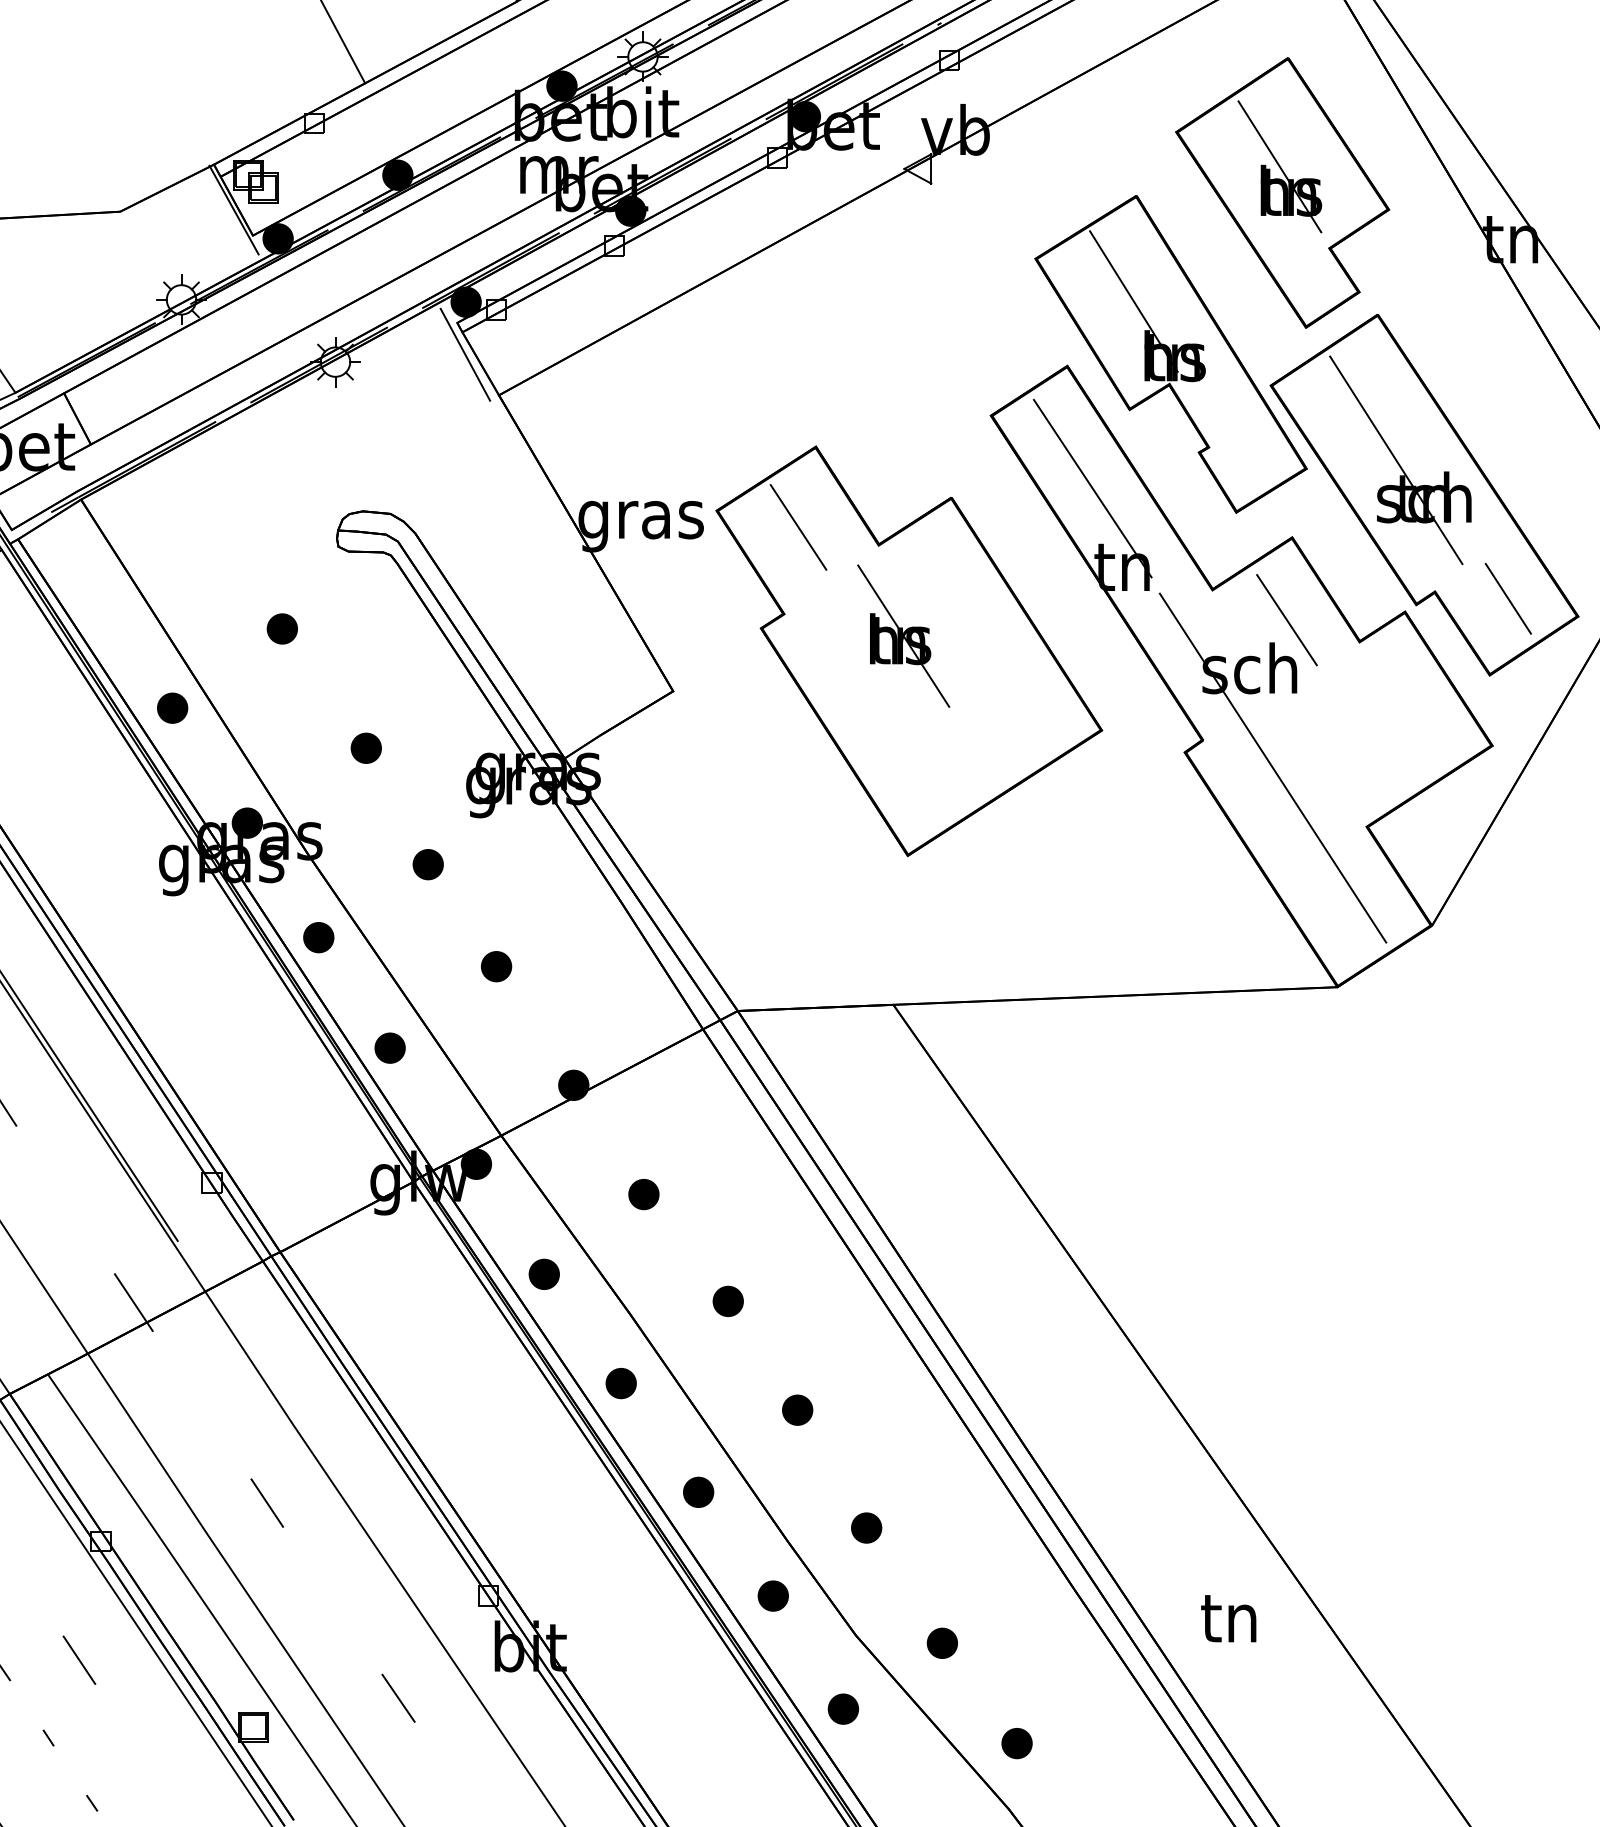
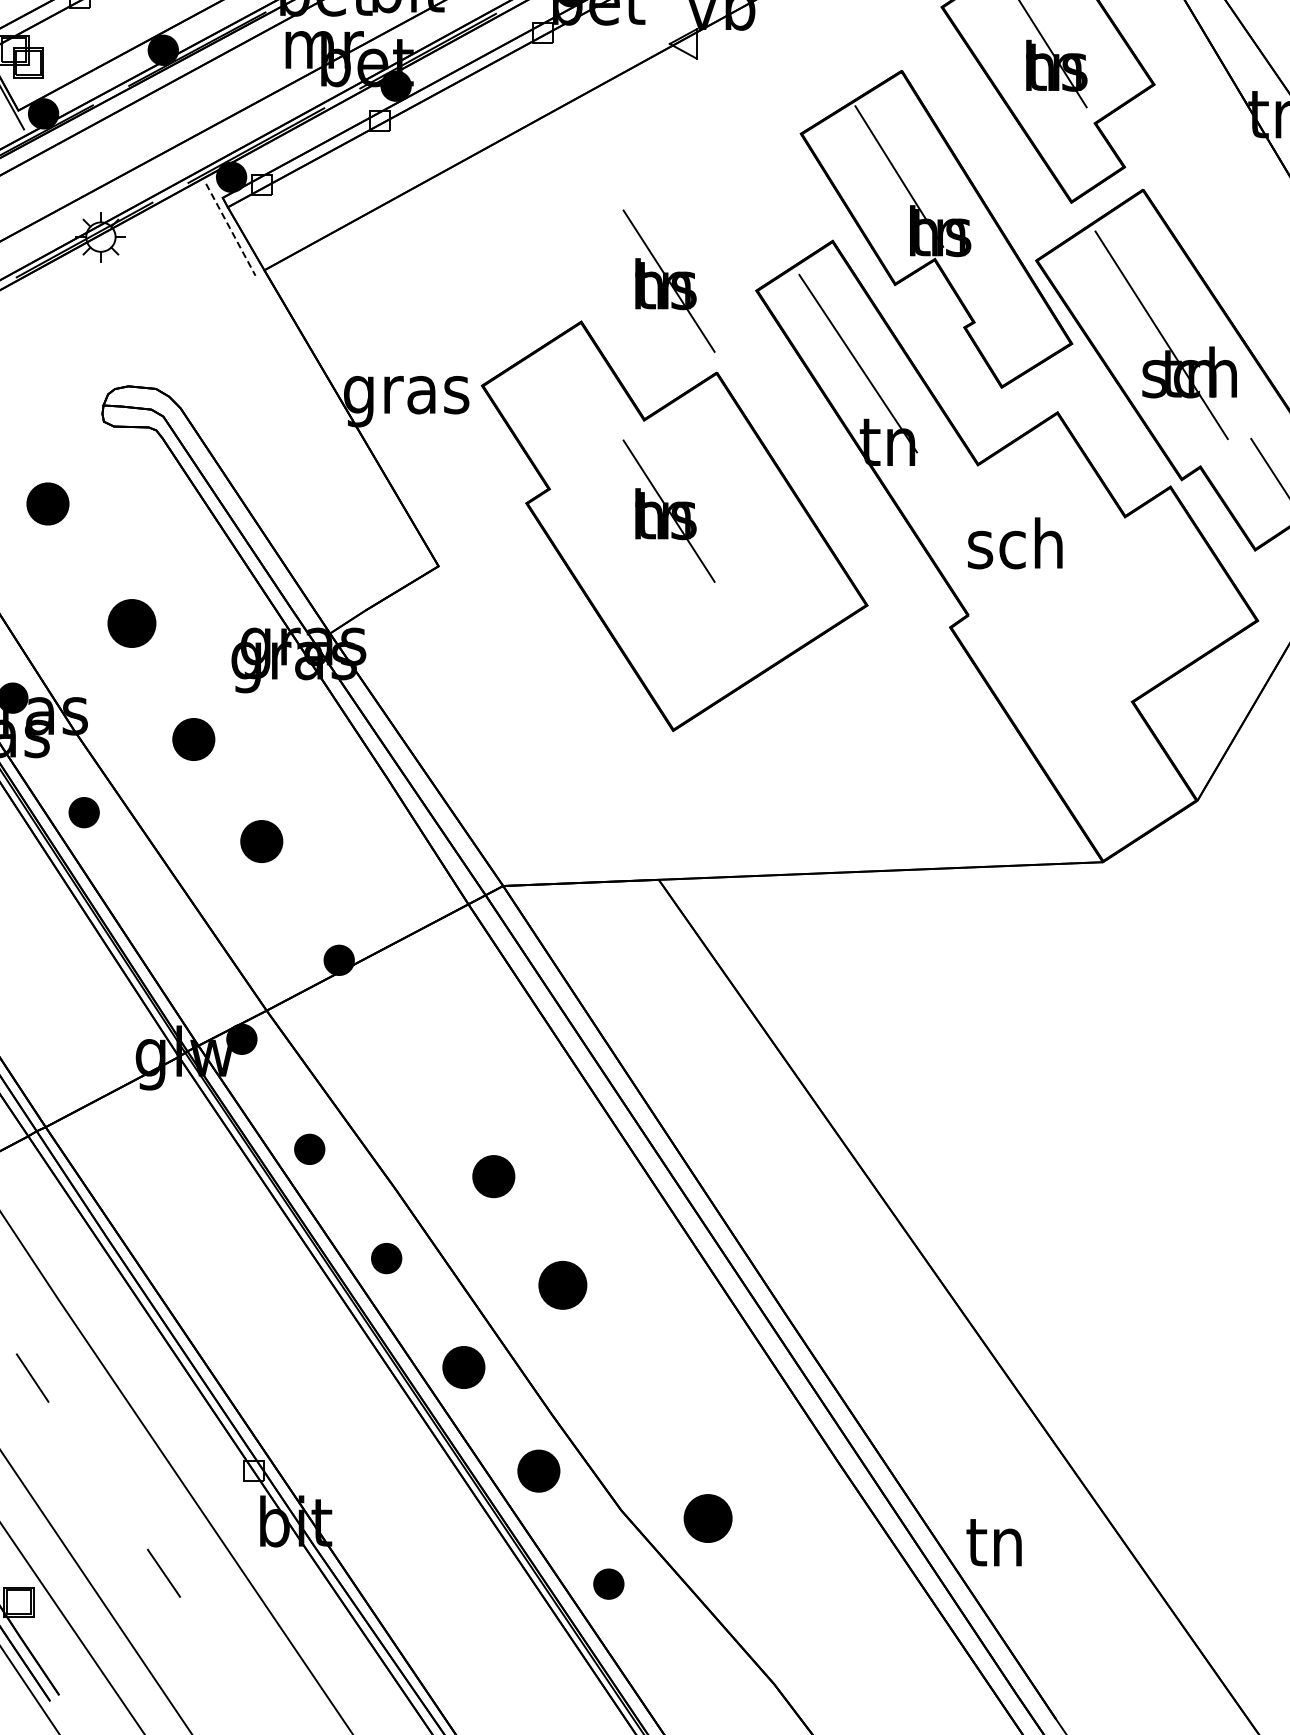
line: (465, 355) -> (230, 230), solid -> dashed
part: (903, 405) -> (668, 280), added
line: (798, 527) -> (563, 402), removed
line: (1286, 620) -> (1051, 495), removed
part: (281, 628) -> (46, 503), size x1.4
part: (365, 747) -> (130, 622), size x1.6
line: (1272, 767) -> (1037, 642), removed
part: (427, 864) -> (192, 739), size x1.4
part: (496, 966) -> (261, 841), size x1.4
part: (389, 1047) -> (154, 922), removed
part: (643, 1194) -> (408, 1069), removed
part: (727, 1300) -> (492, 1175), size x1.4
part: (797, 1409) -> (562, 1284), size x1.6
part: (698, 1491) -> (463, 1366), size x1.4
part: (866, 1527) -> (631, 1402), removed
part: (772, 1595) -> (537, 1470), size x1.4
text: (1228, 1618) -> (993, 1542), moved
part: (941, 1642) -> (706, 1517), size x1.6
part: (1016, 1743) -> (781, 1618), removed

